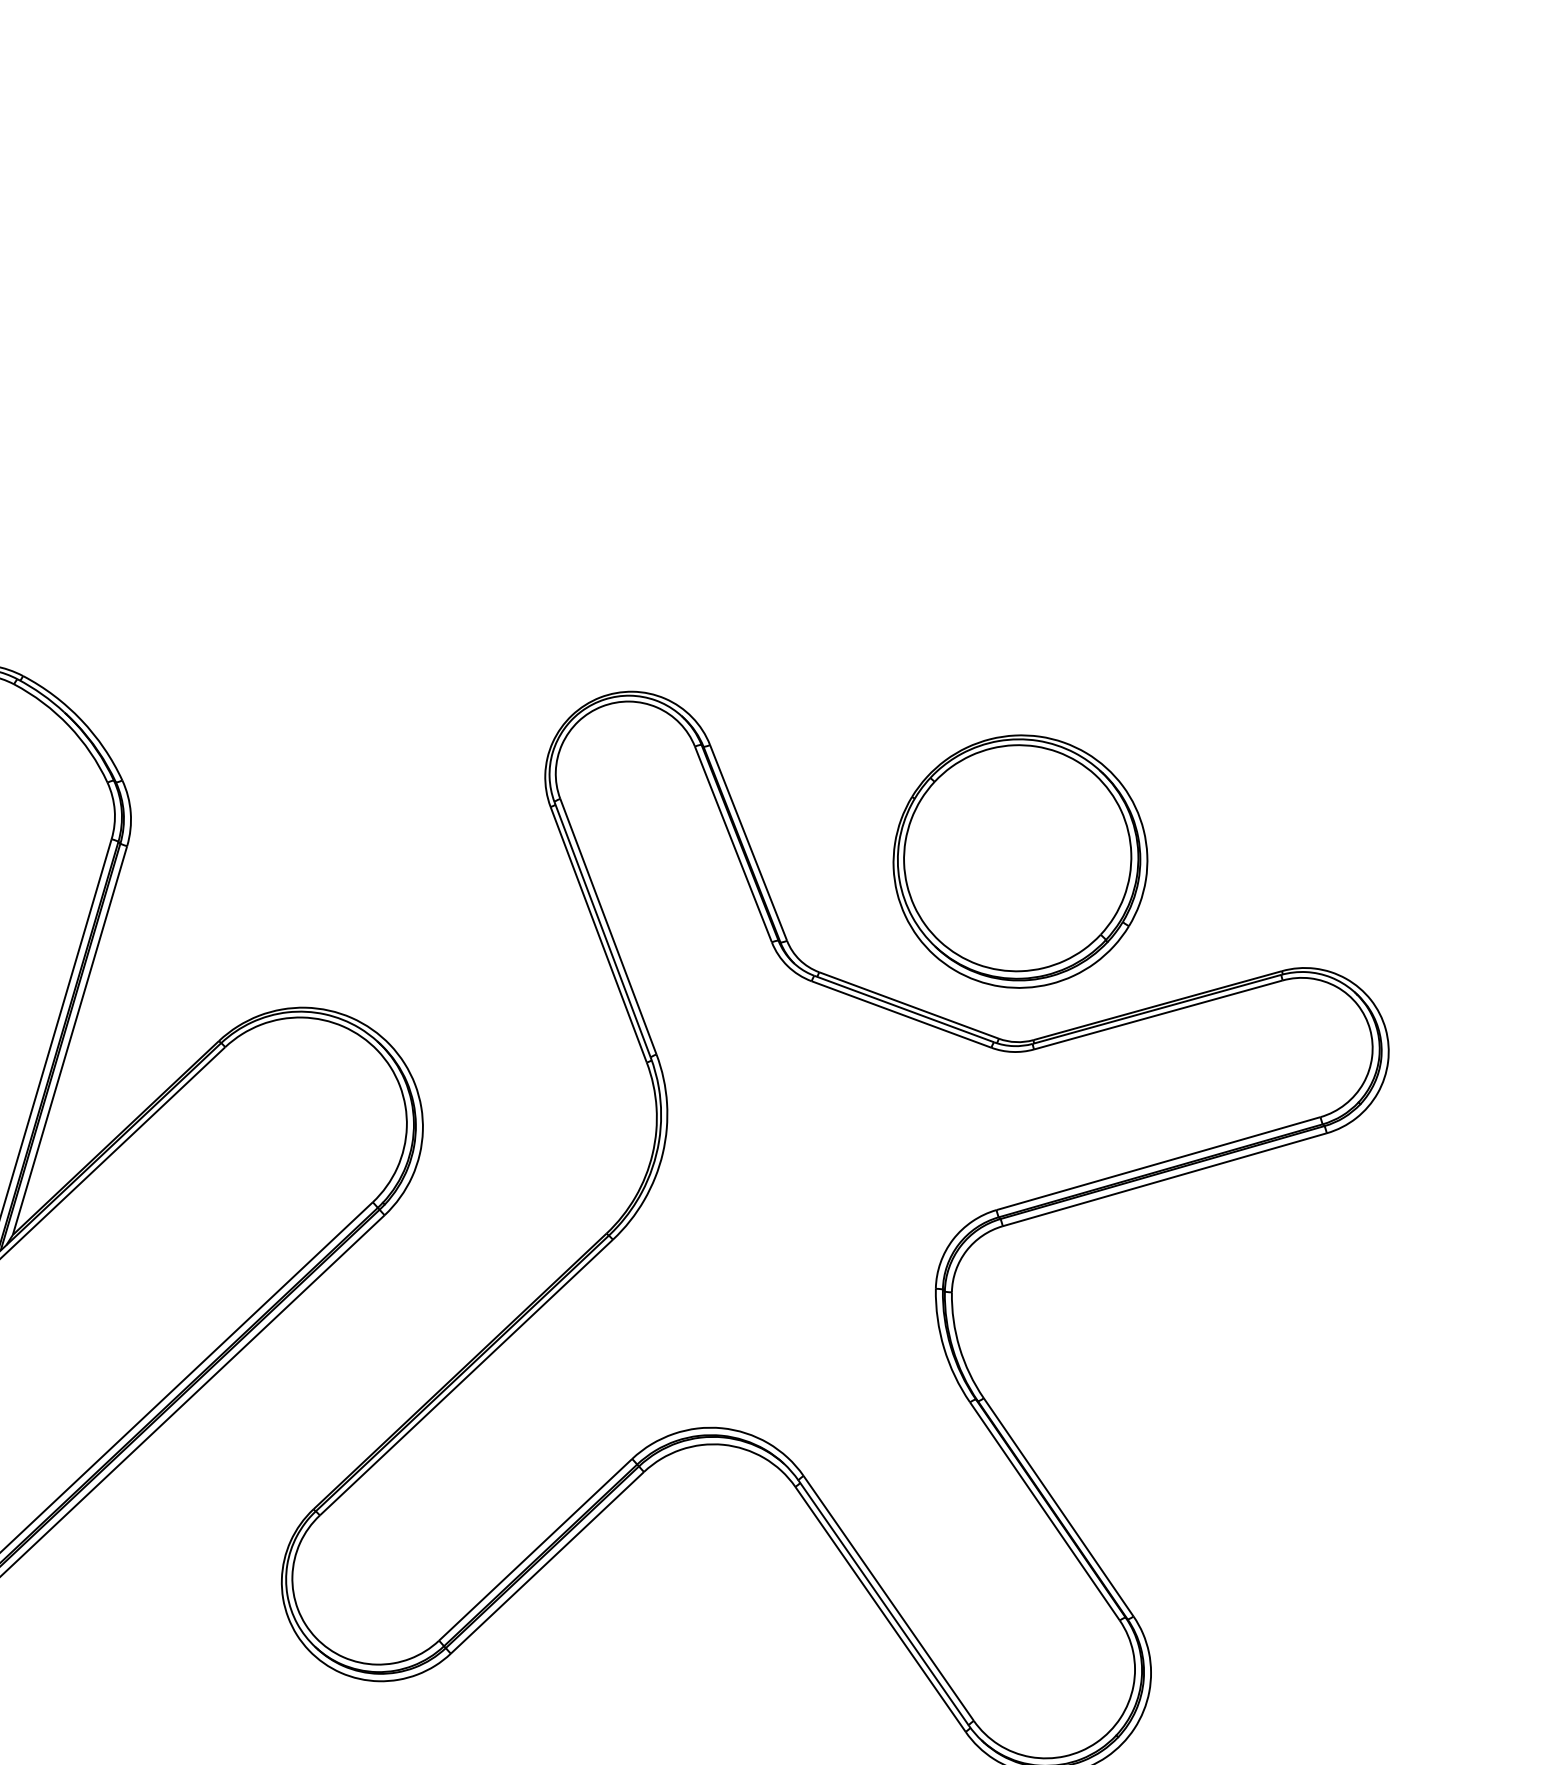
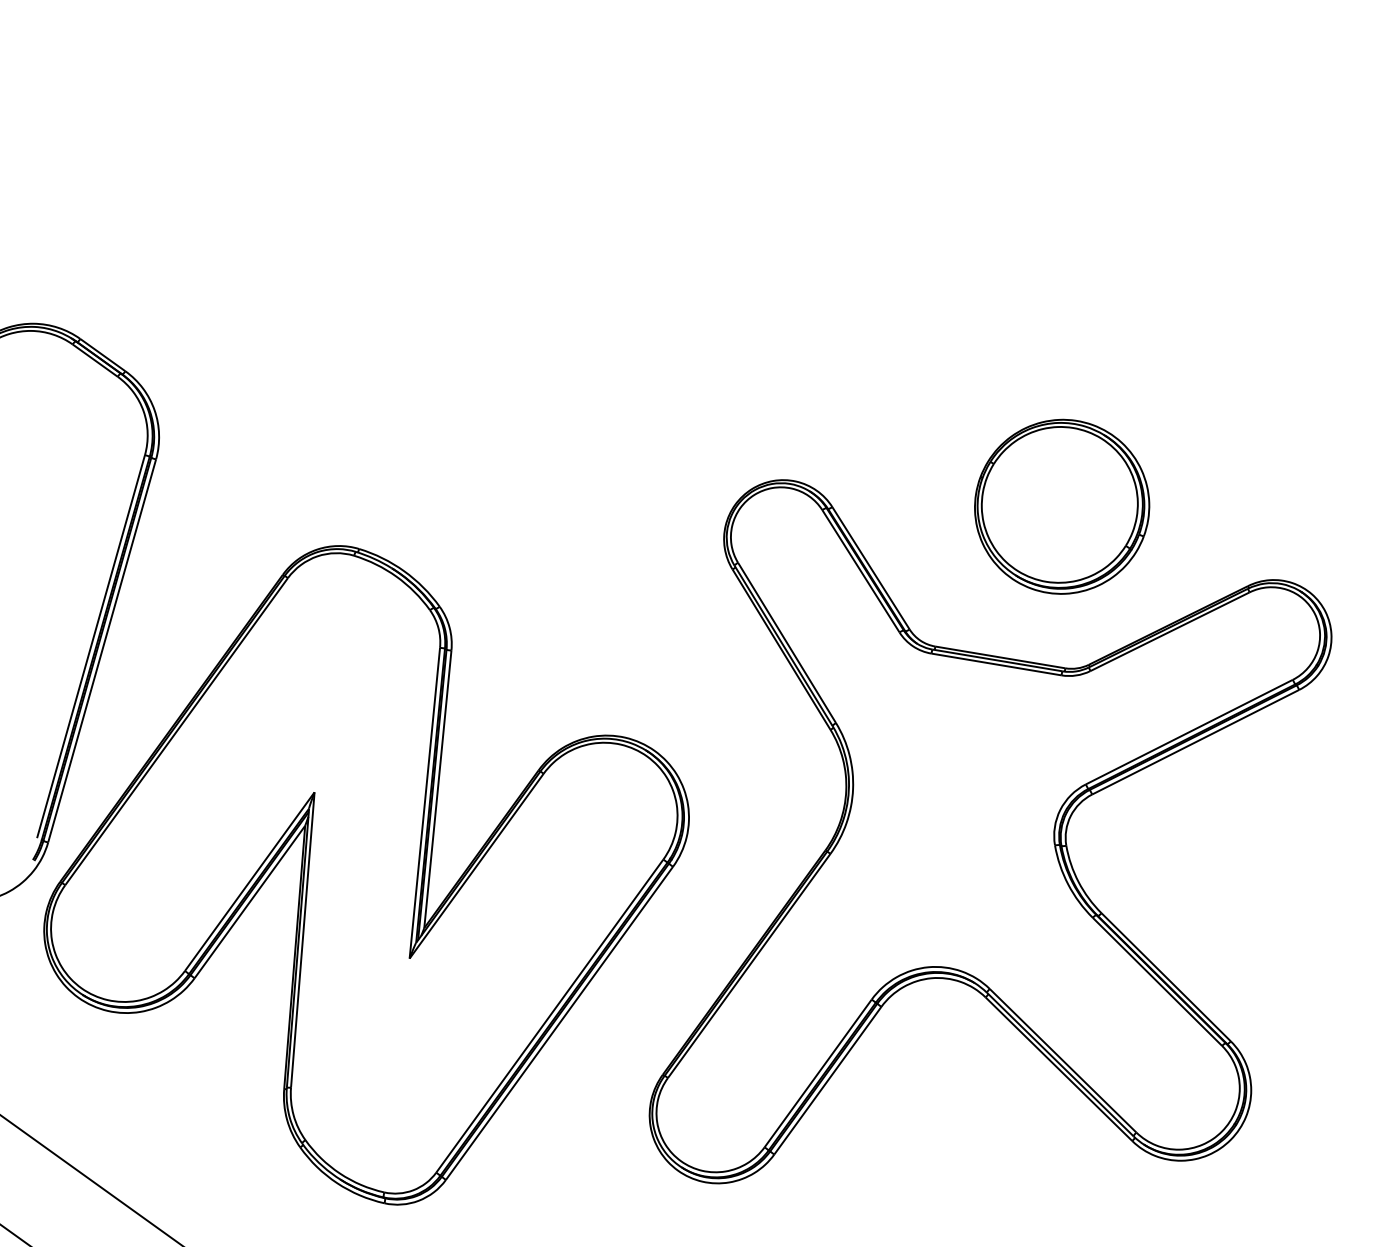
part: (1021, 861) -> (1062, 506), moved

